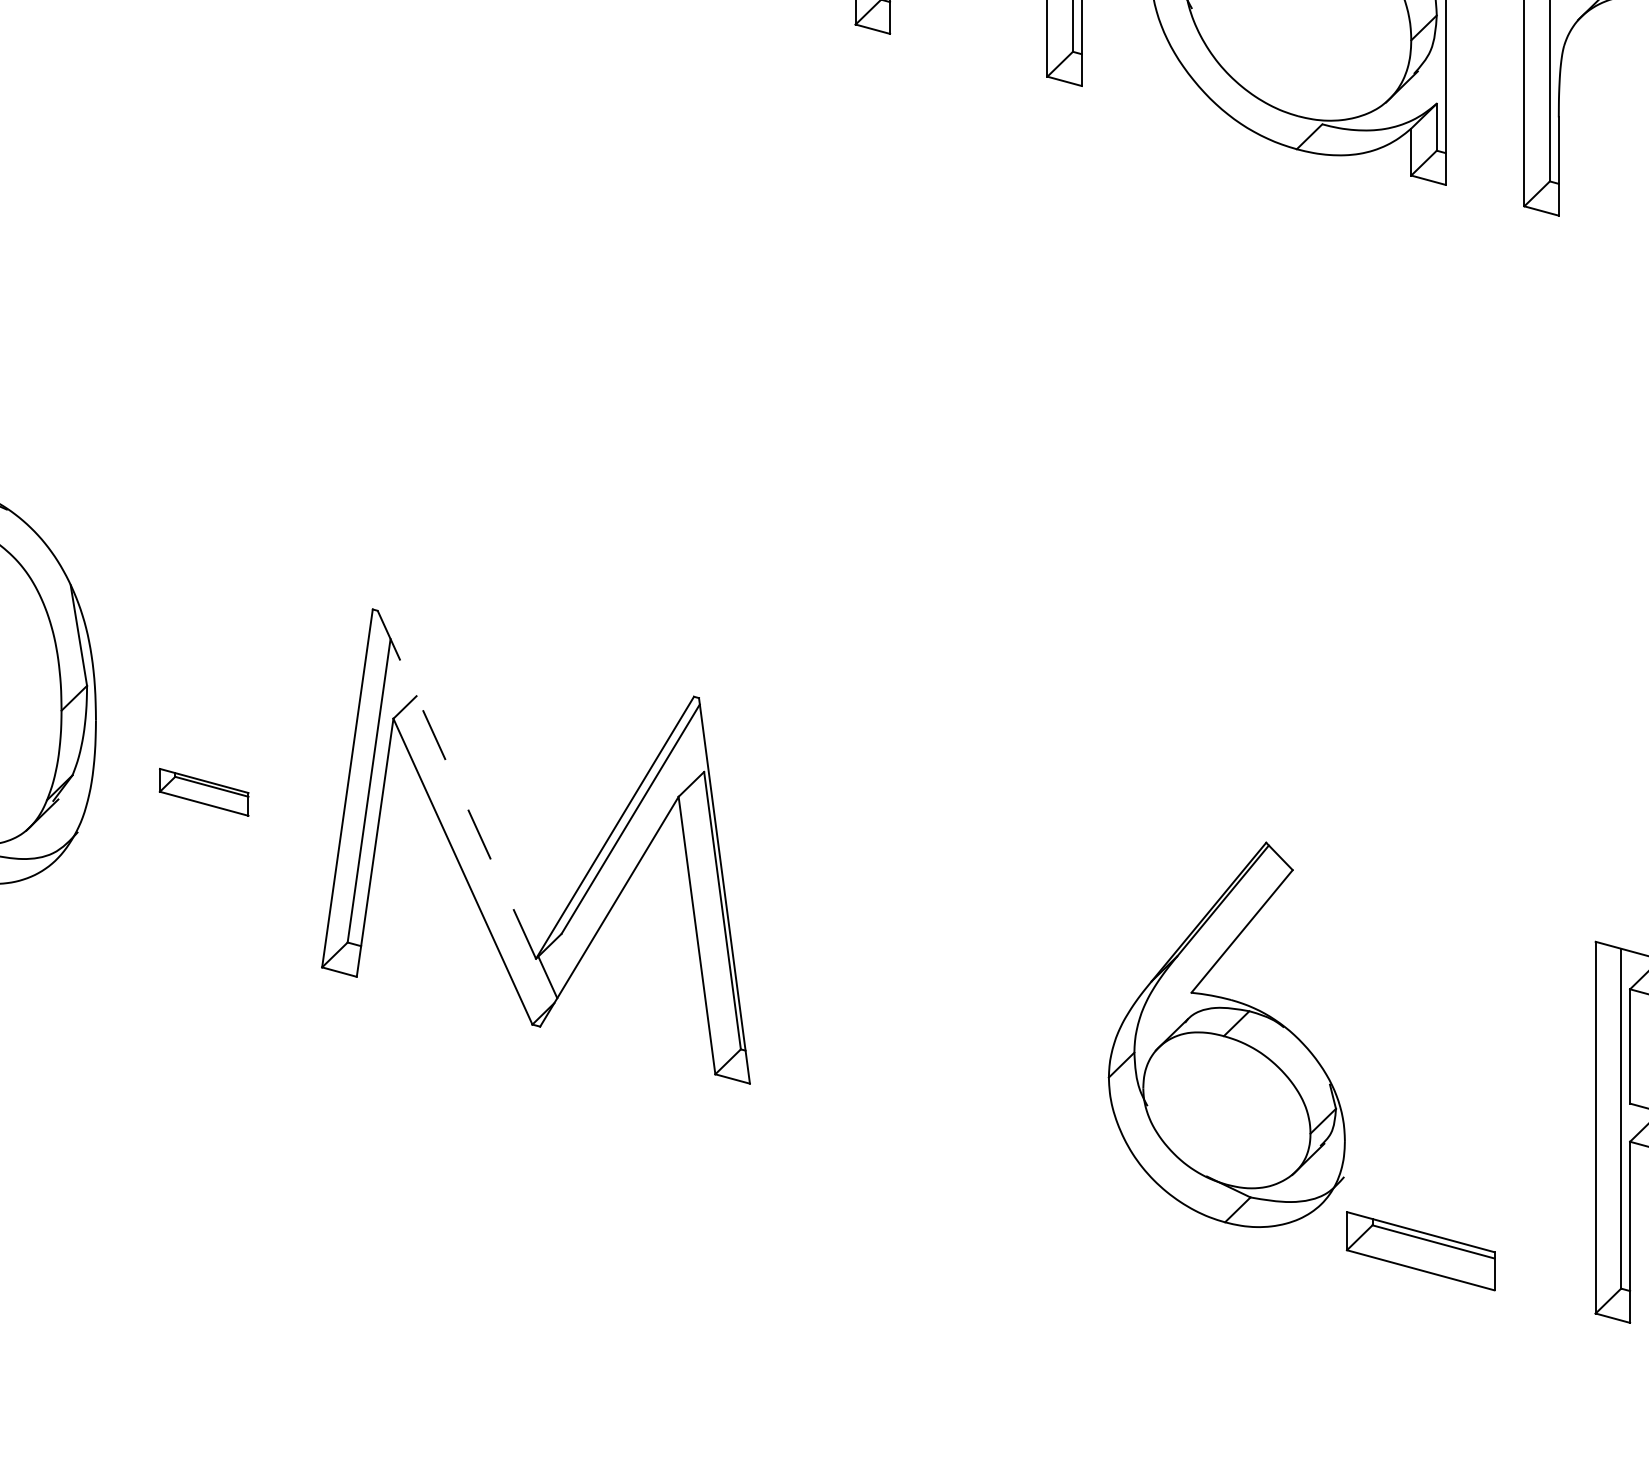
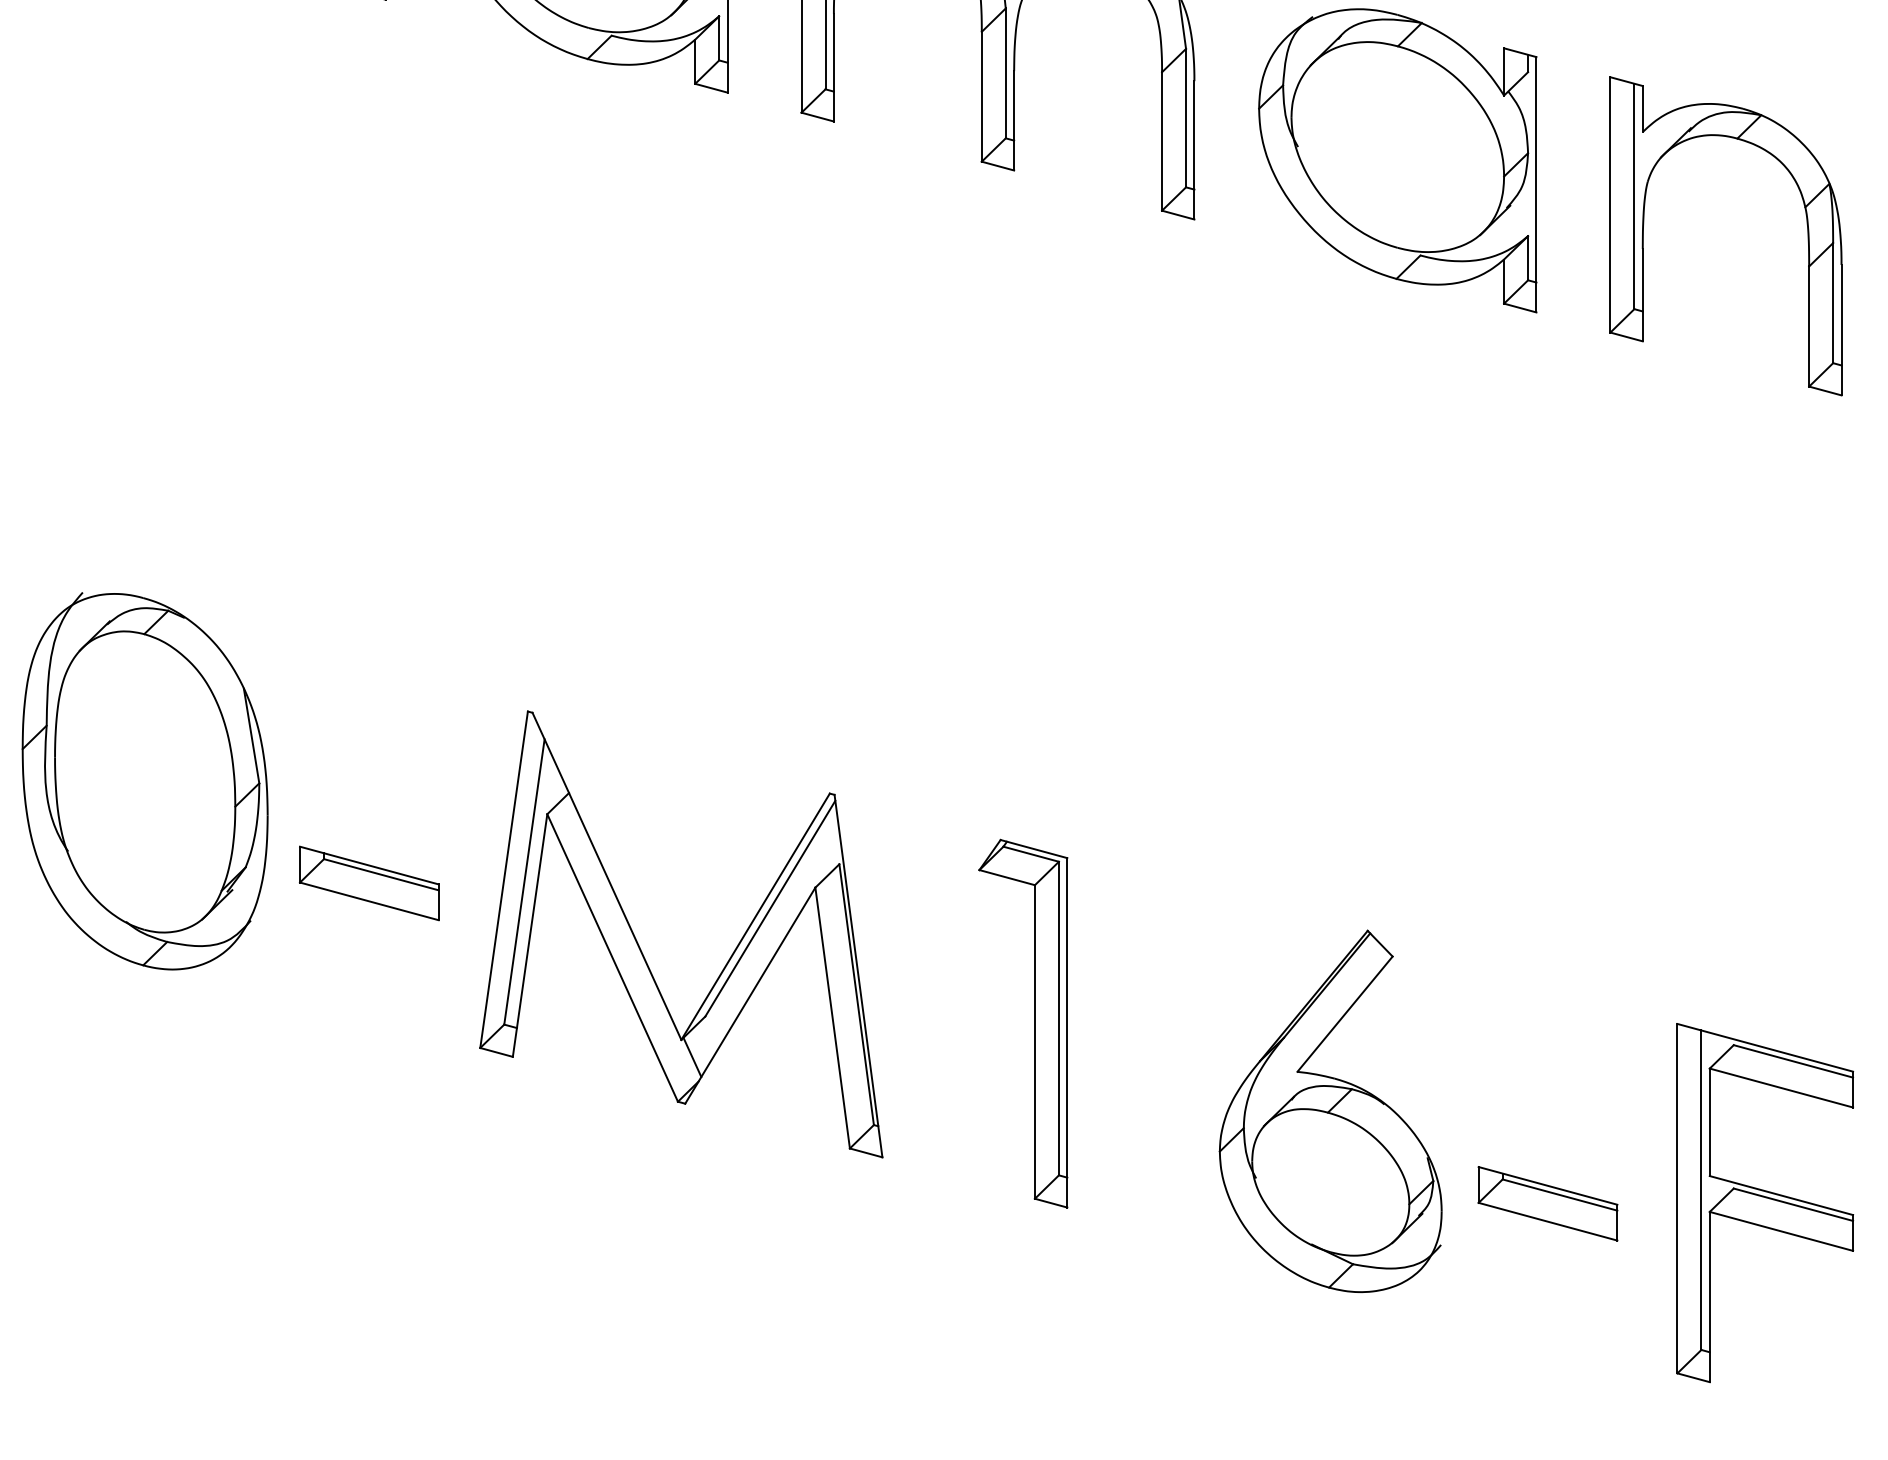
line: (456, 784) -> (606, 876), dashed -> solid
part: (204, 792) -> (369, 883), size x1.67
part: (911, 941) -> (1034, 1023), added
part: (1420, 1250) -> (1547, 1203), moved

